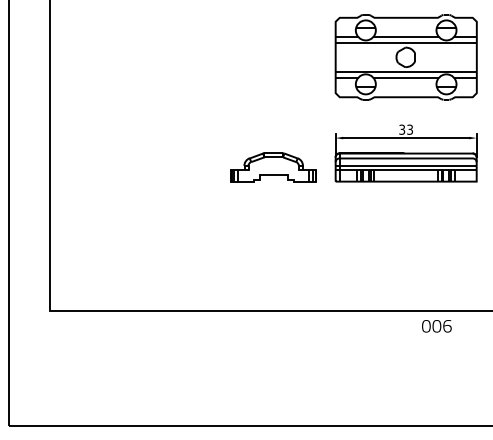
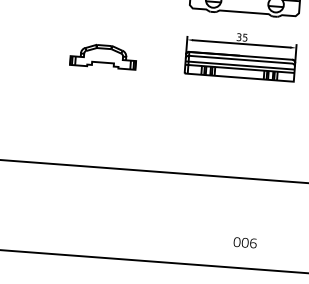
text: (409, 128) -> (244, 36), 33 -> 35
part: (273, 167) -> (103, 56), moved
text: (436, 326) -> (244, 242), moved

